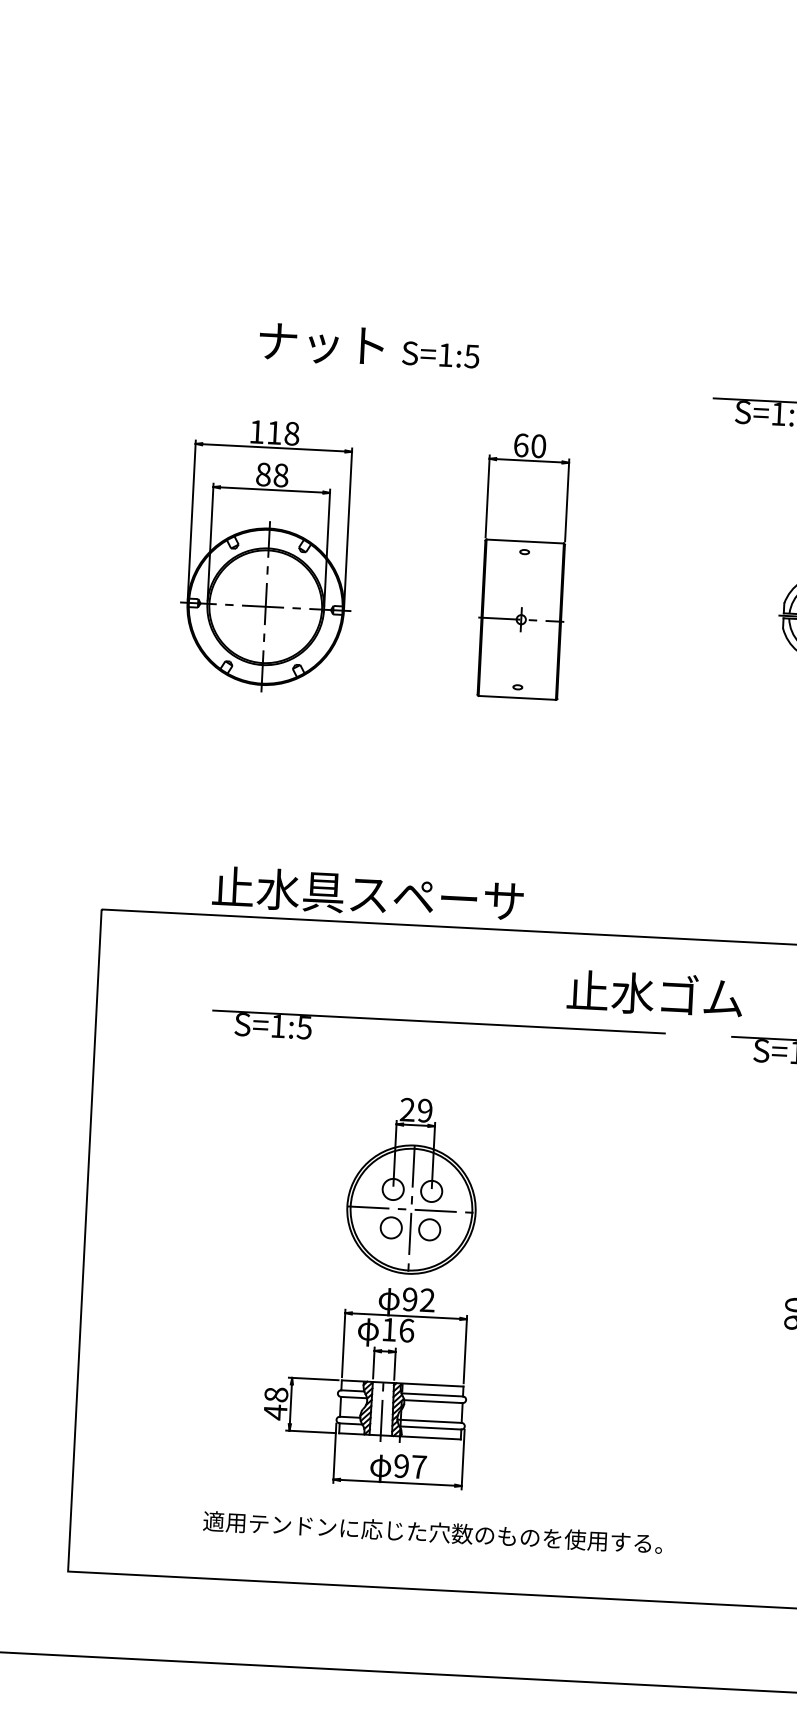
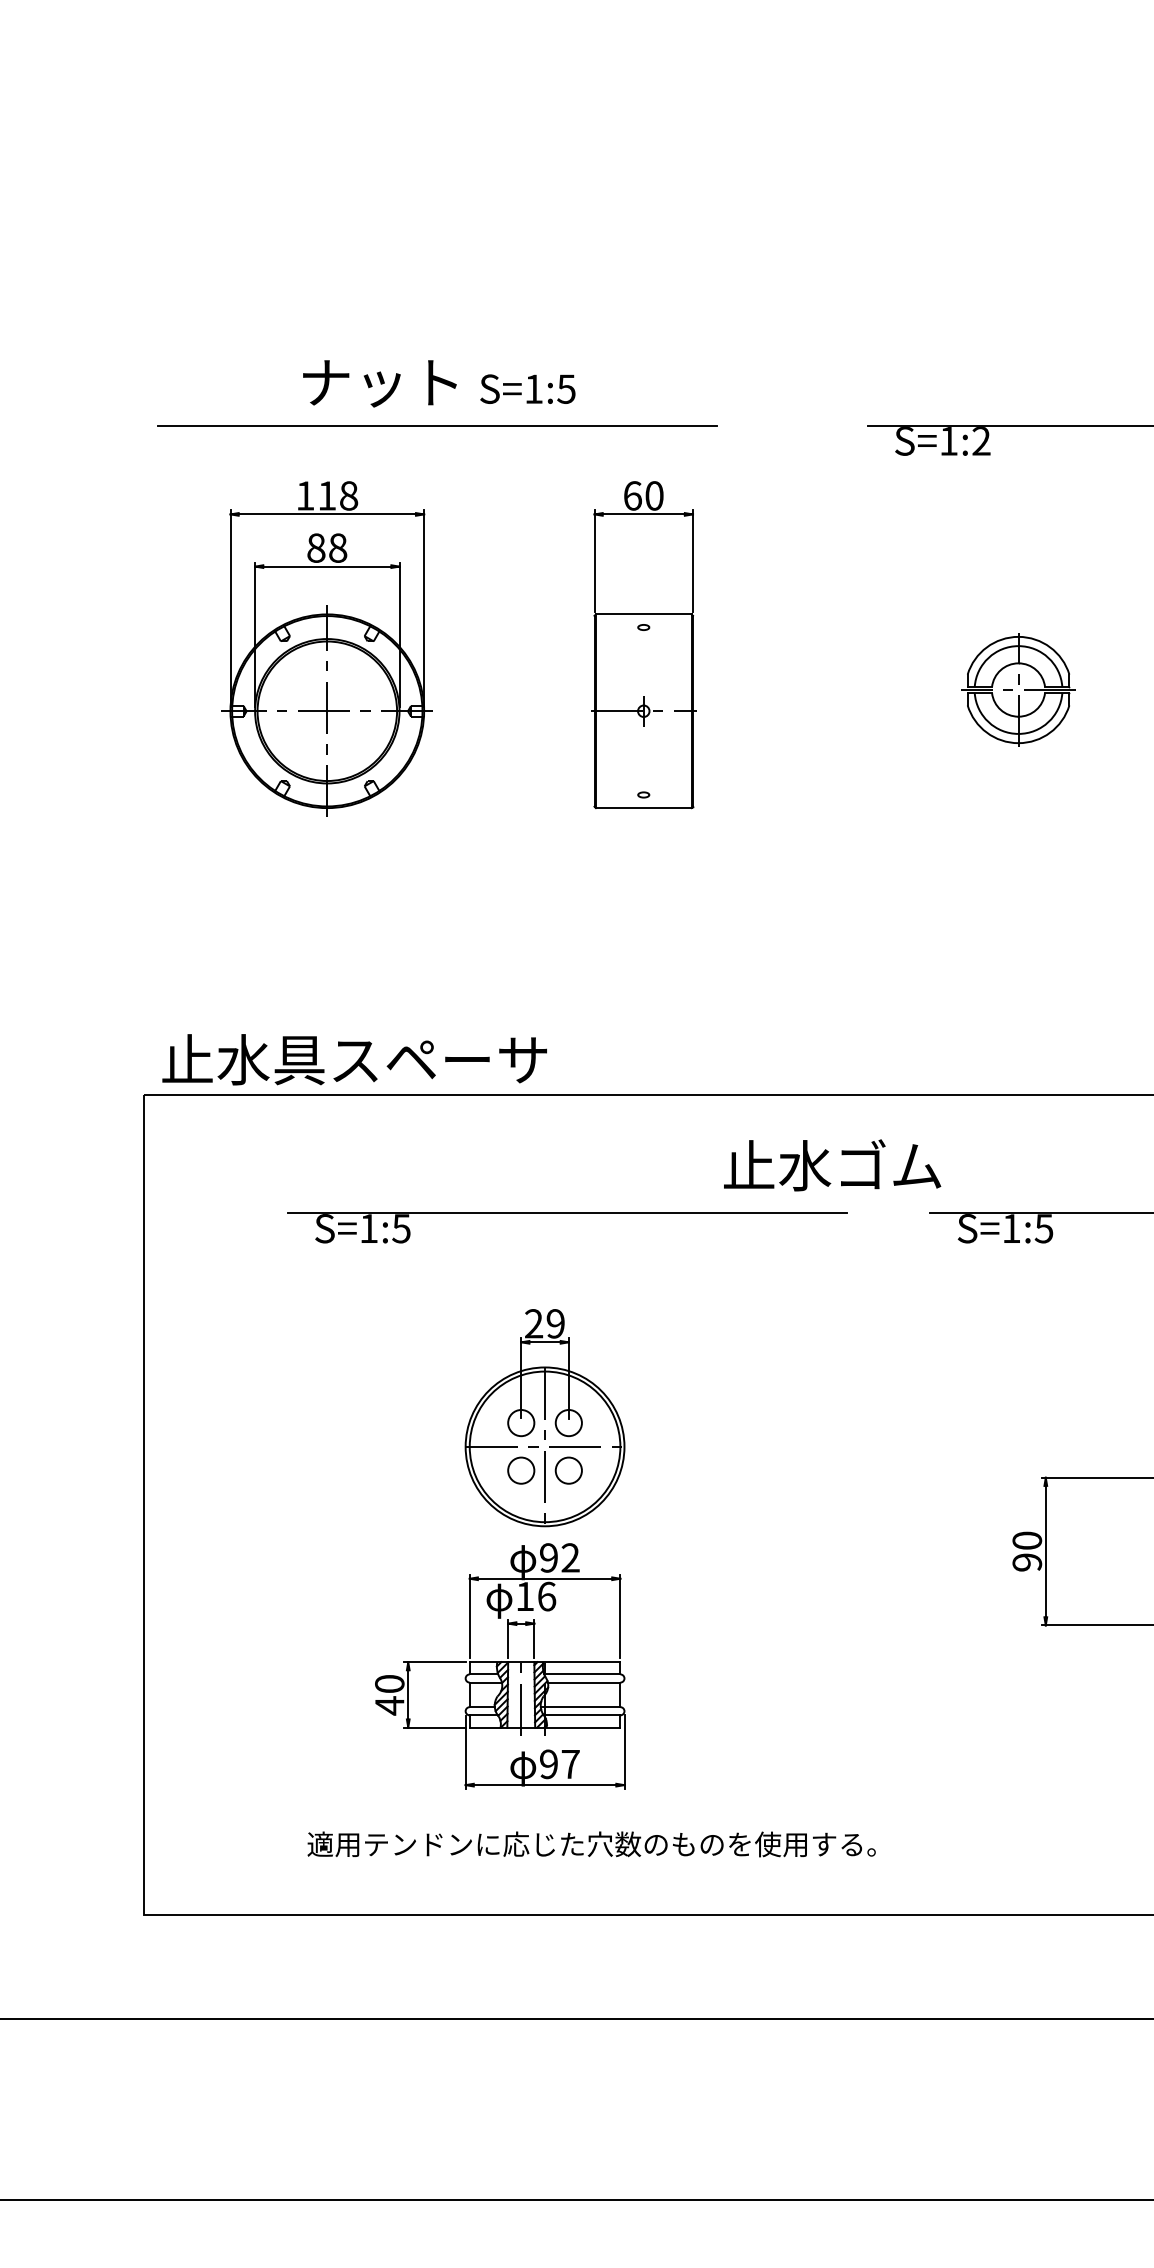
line: (366, 380) -> (437, 425), added
text: (367, 893) -> (354, 1059), moved
text: (276, 1394) -> (389, 1683), 48 -> 40

